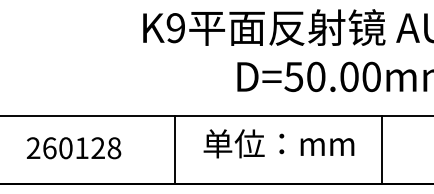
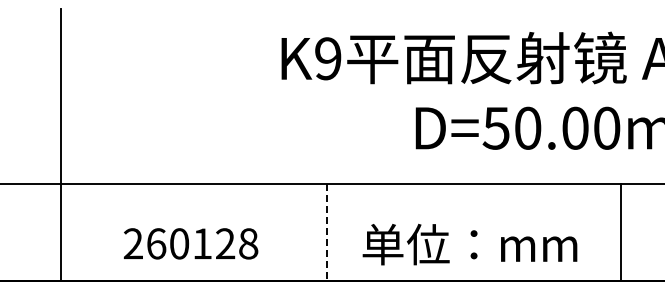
text: (278, 143) -> (469, 244), moved
text: (74, 147) -> (191, 243), moved
line: (174, 150) -> (326, 232), solid -> dashed

